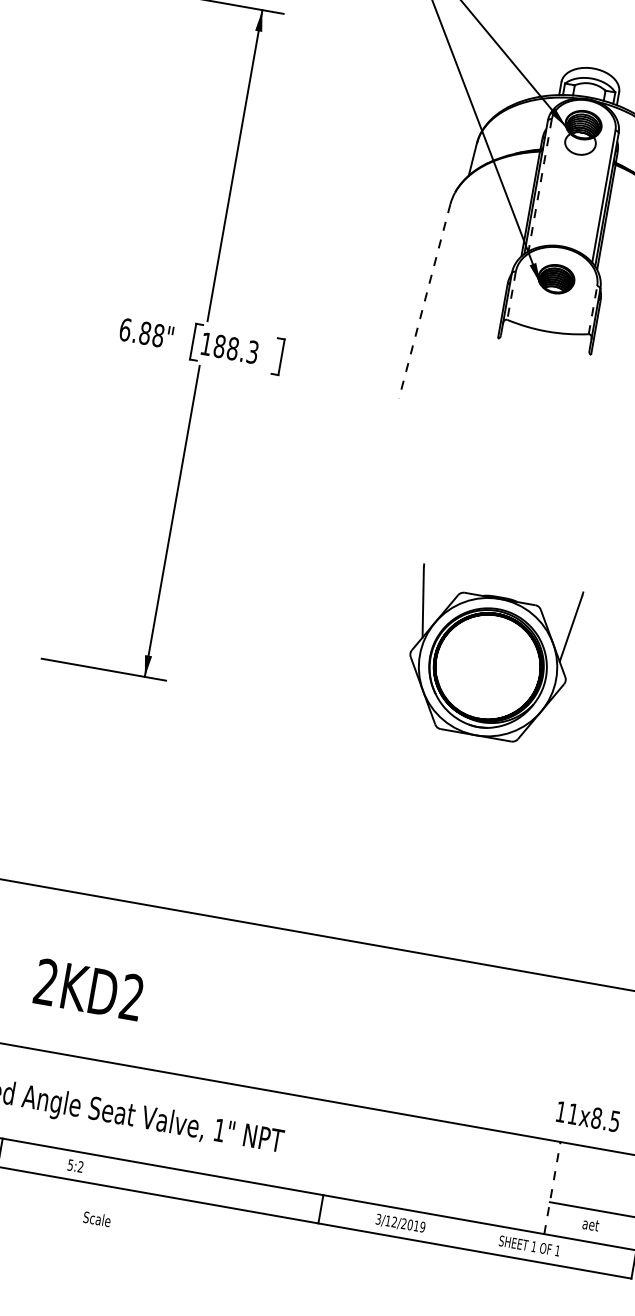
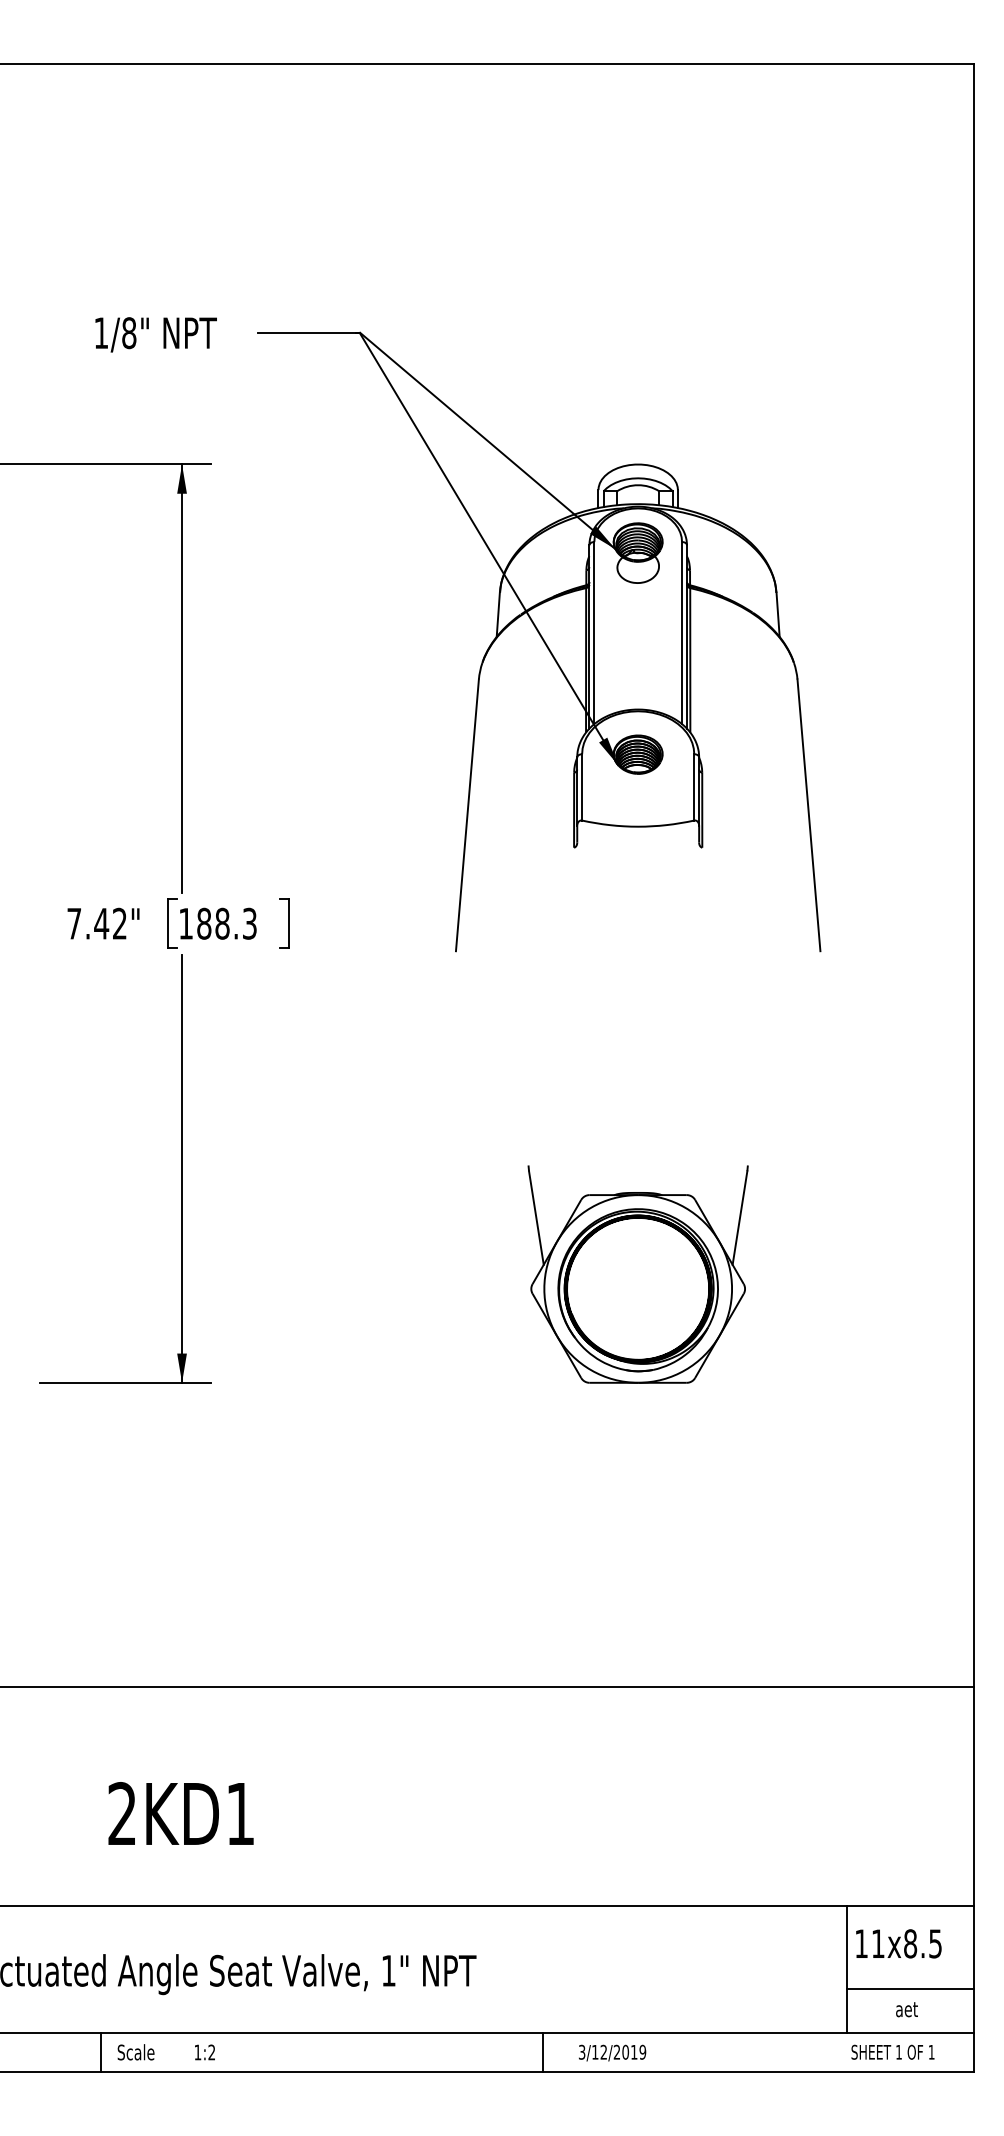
line: (540, 185) -> (594, 633), dashed -> solid
line: (511, 295) -> (582, 787), dashed -> solid
line: (424, 301) -> (467, 815), dashed -> solid
line: (593, 309) -> (694, 786), dashed -> solid
text: (142, 332) -> (97, 923), 6.88" -> 7.42"
text: (131, 996) -> (239, 1813), 2KD2 -> 2KD1
text: (588, 1116) -> (898, 1943), moved
text: (70, 1165) -> (197, 2052), 5:2 -> 1:2
line: (552, 1187) -> (846, 1969), dashed -> solid
text: (96, 1219) -> (135, 2052), moved
text: (400, 1223) -> (612, 2052), moved
text: (529, 1245) -> (892, 2051), moved

